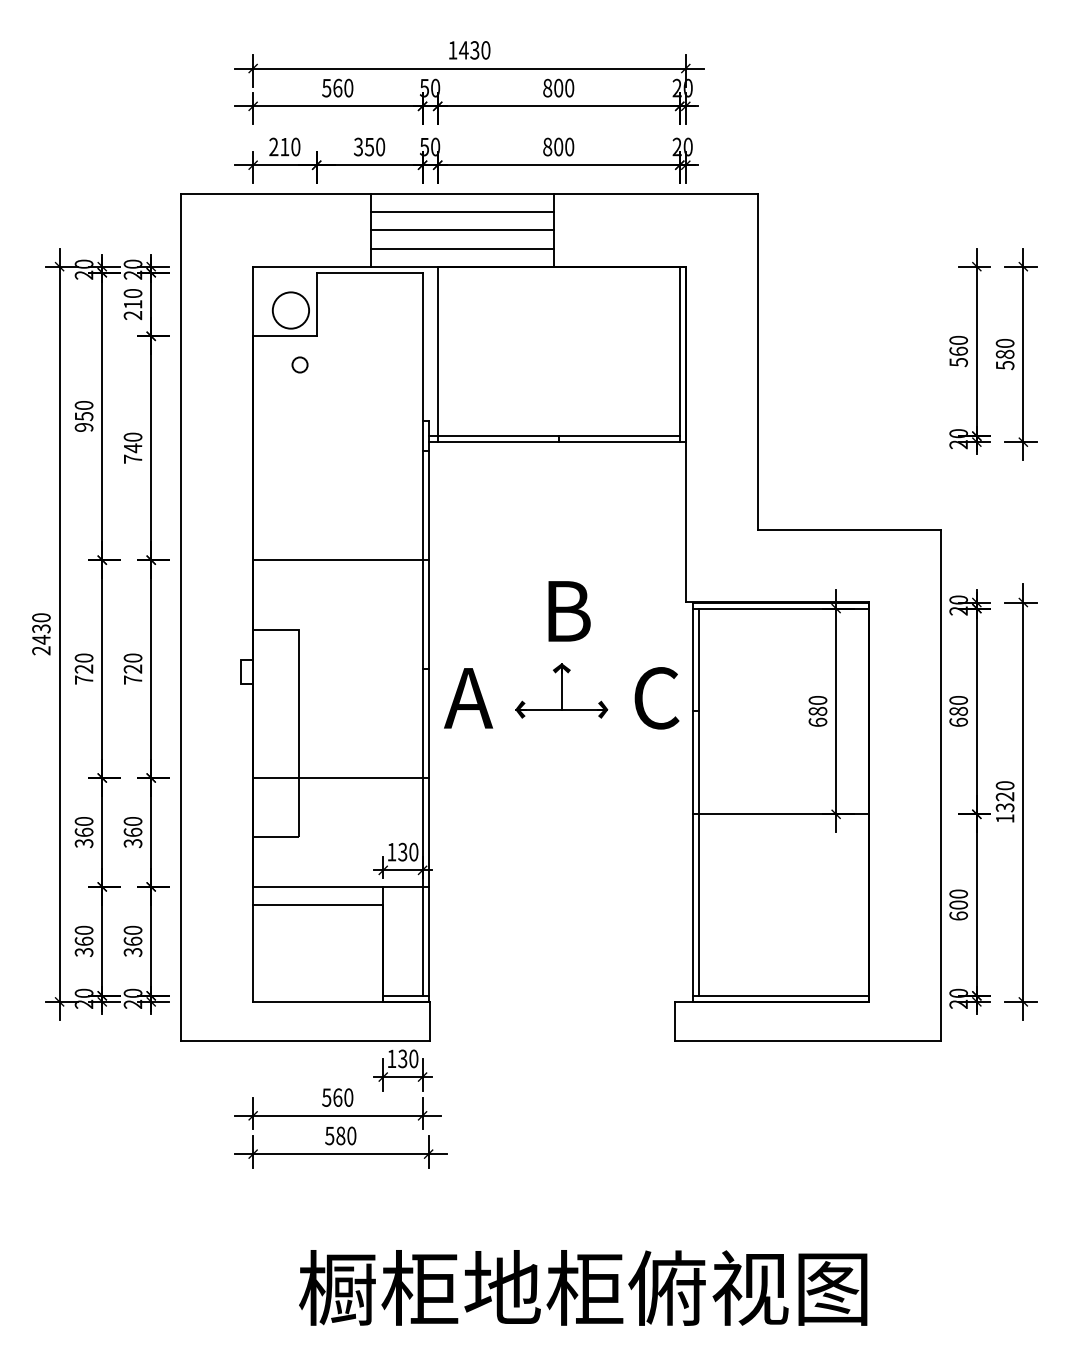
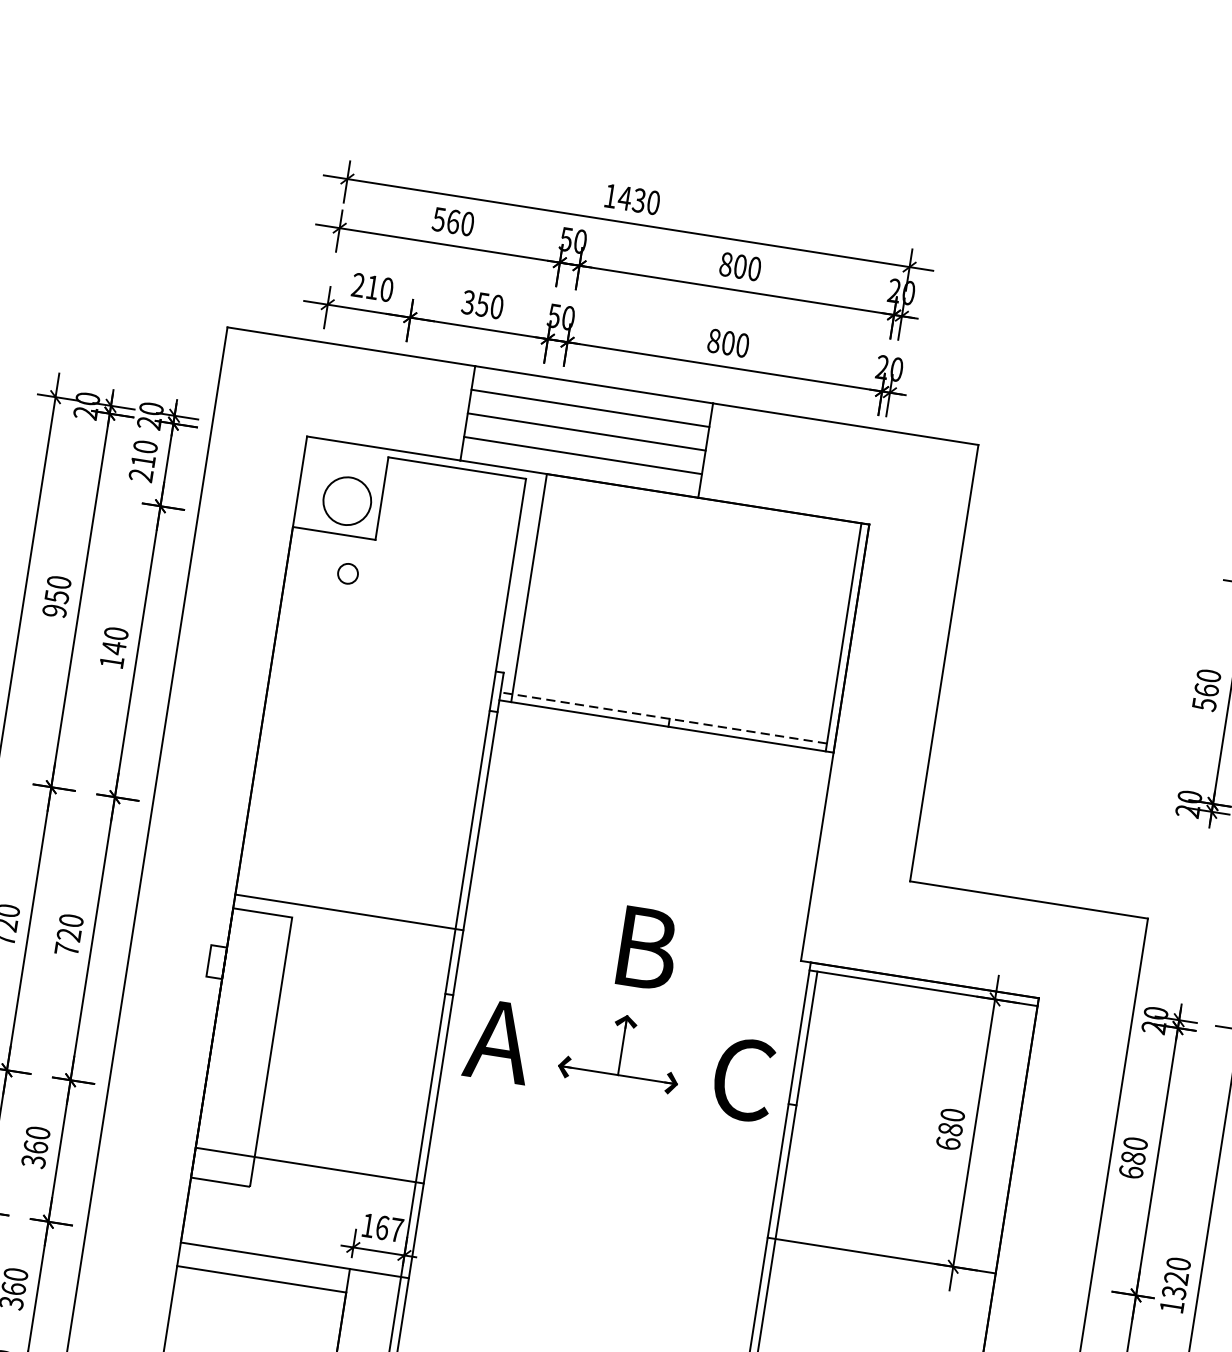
line: (554, 436) -> (664, 718), solid -> dashed
text: (133, 458) -> (112, 661), 740 -> 140
line: (340, 560) -> (348, 912), moved
line: (340, 778) -> (309, 1166), moved
text: (408, 851) -> (389, 1228), 130 -> 167

